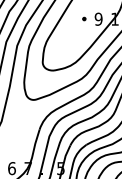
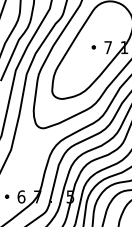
text: (99, 19) -> (108, 47), 9 -> 7

